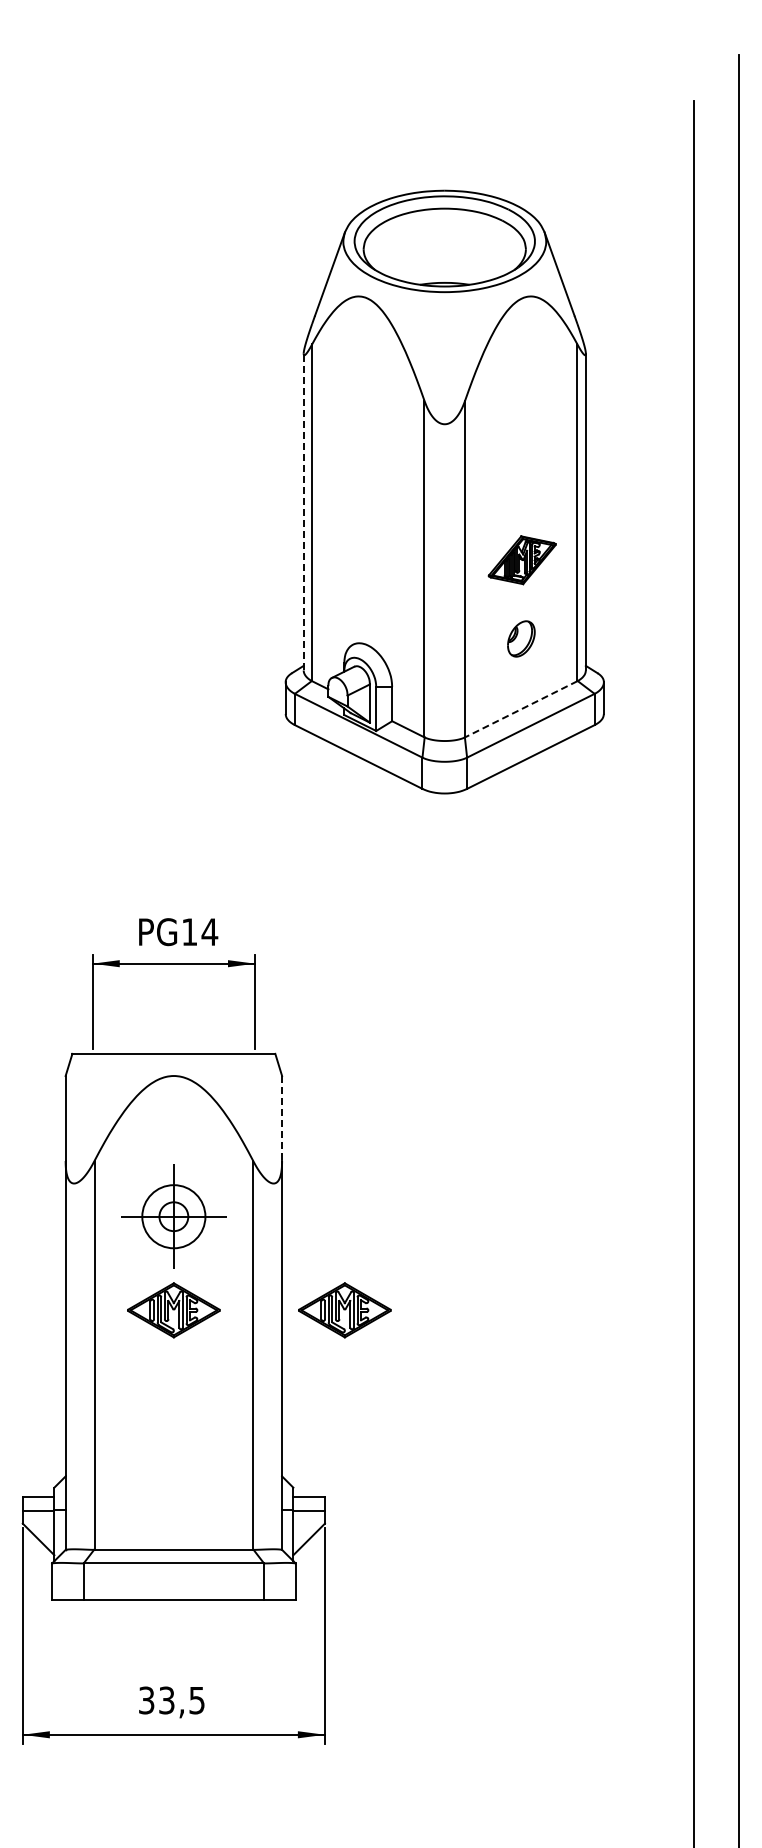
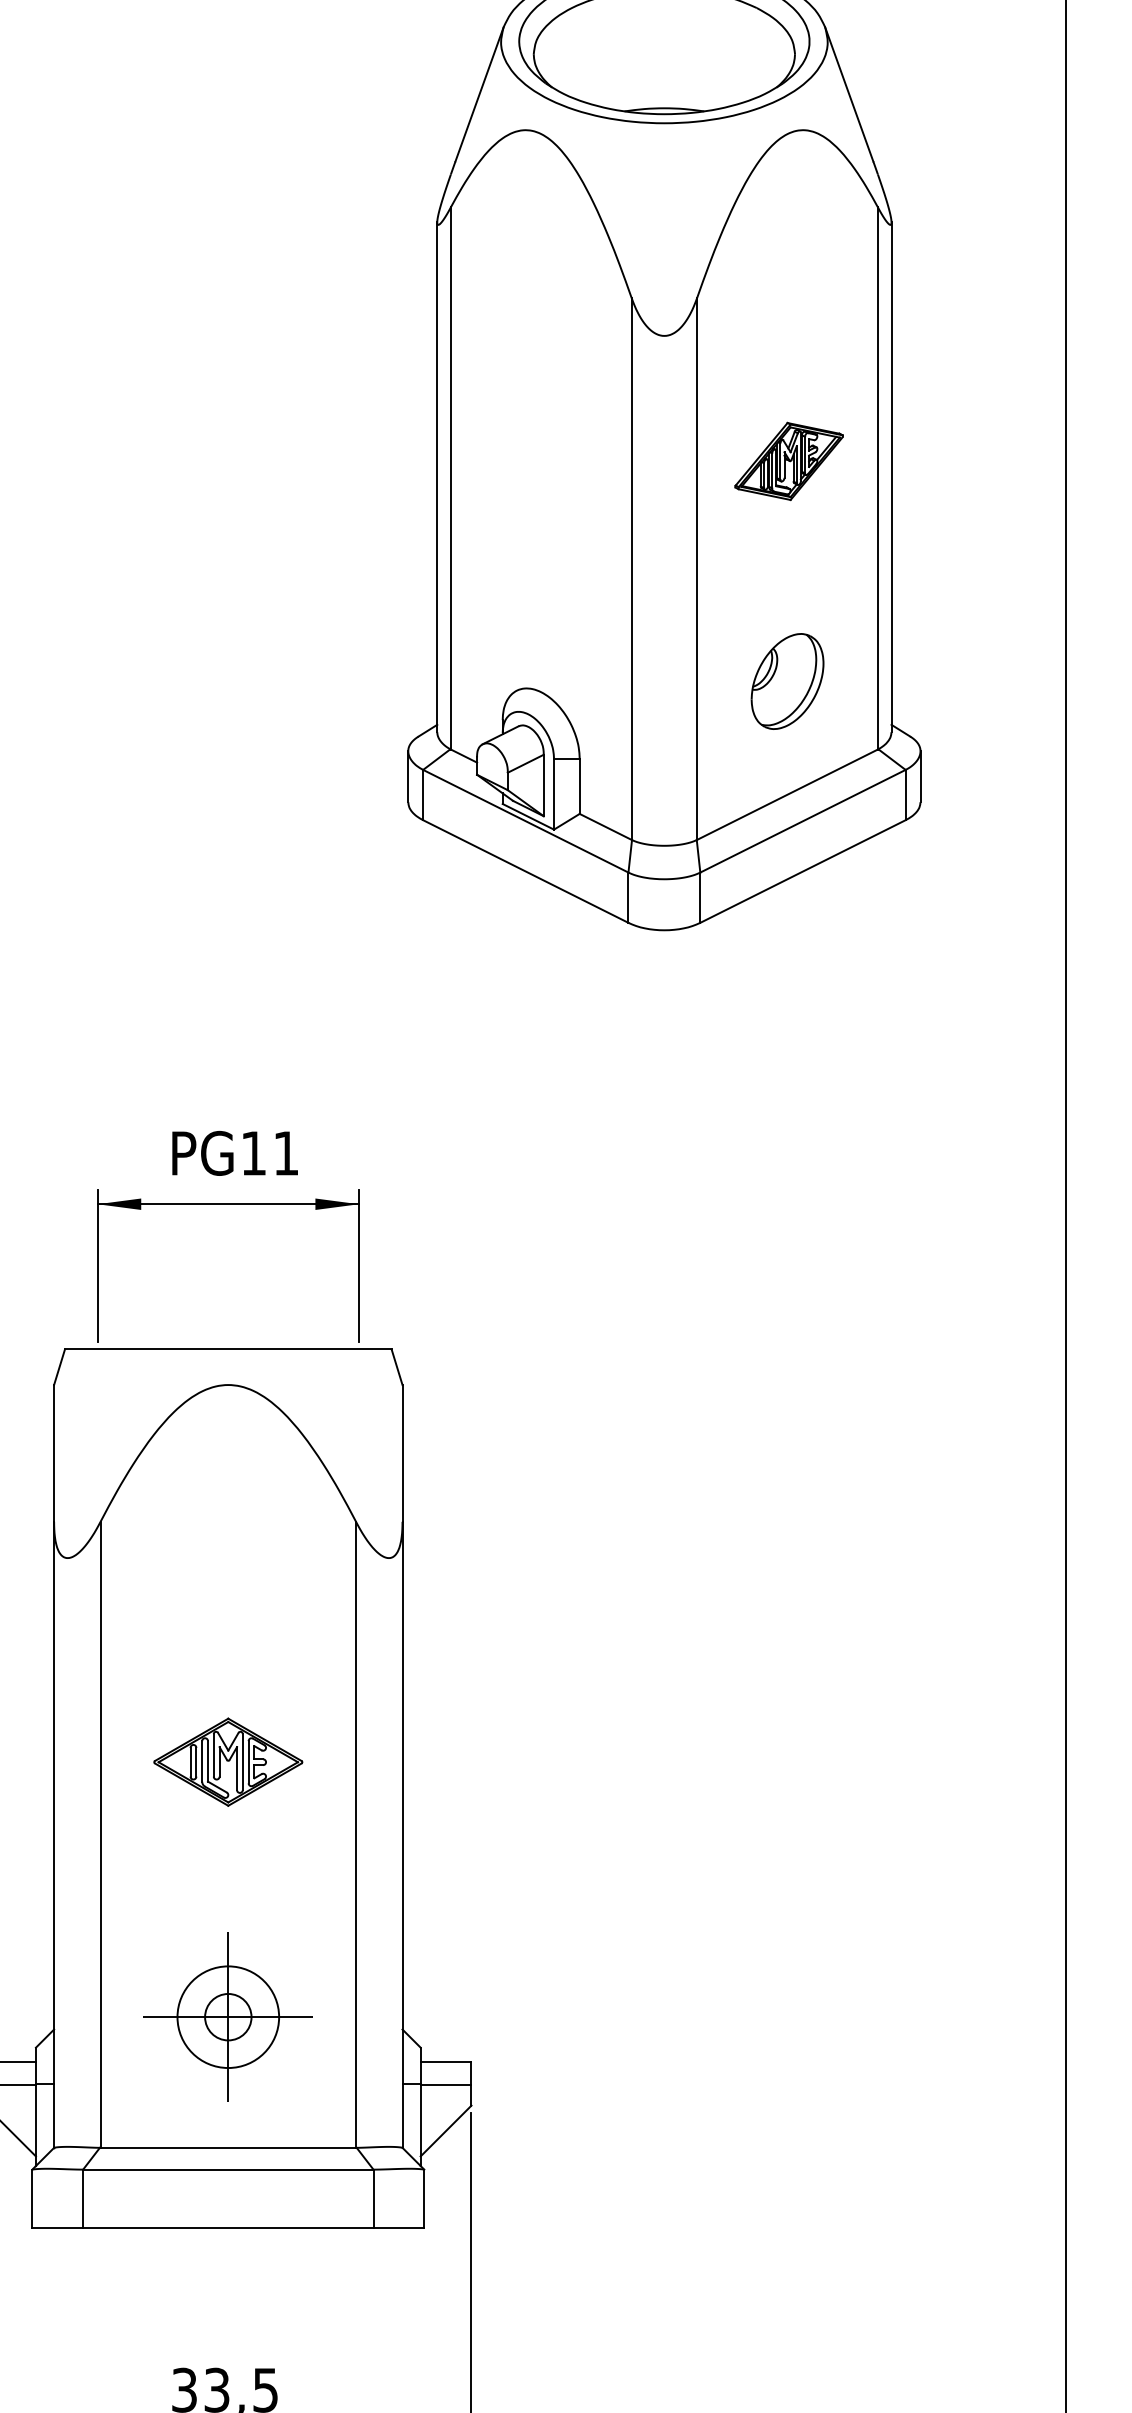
line: (303, 511) -> (436, 476), dashed -> solid
part: (521, 560) -> (787, 461), moved
part: (521, 638) -> (787, 680), size x1.67
line: (521, 709) -> (787, 795), dashed -> solid
text: (209, 931) -> (285, 1152), PG14 -> PG11
line: (282, 1119) -> (403, 1455), dashed -> solid
part: (173, 1216) -> (227, 2016), moved
part: (344, 1310) -> (502, 1762), removed

